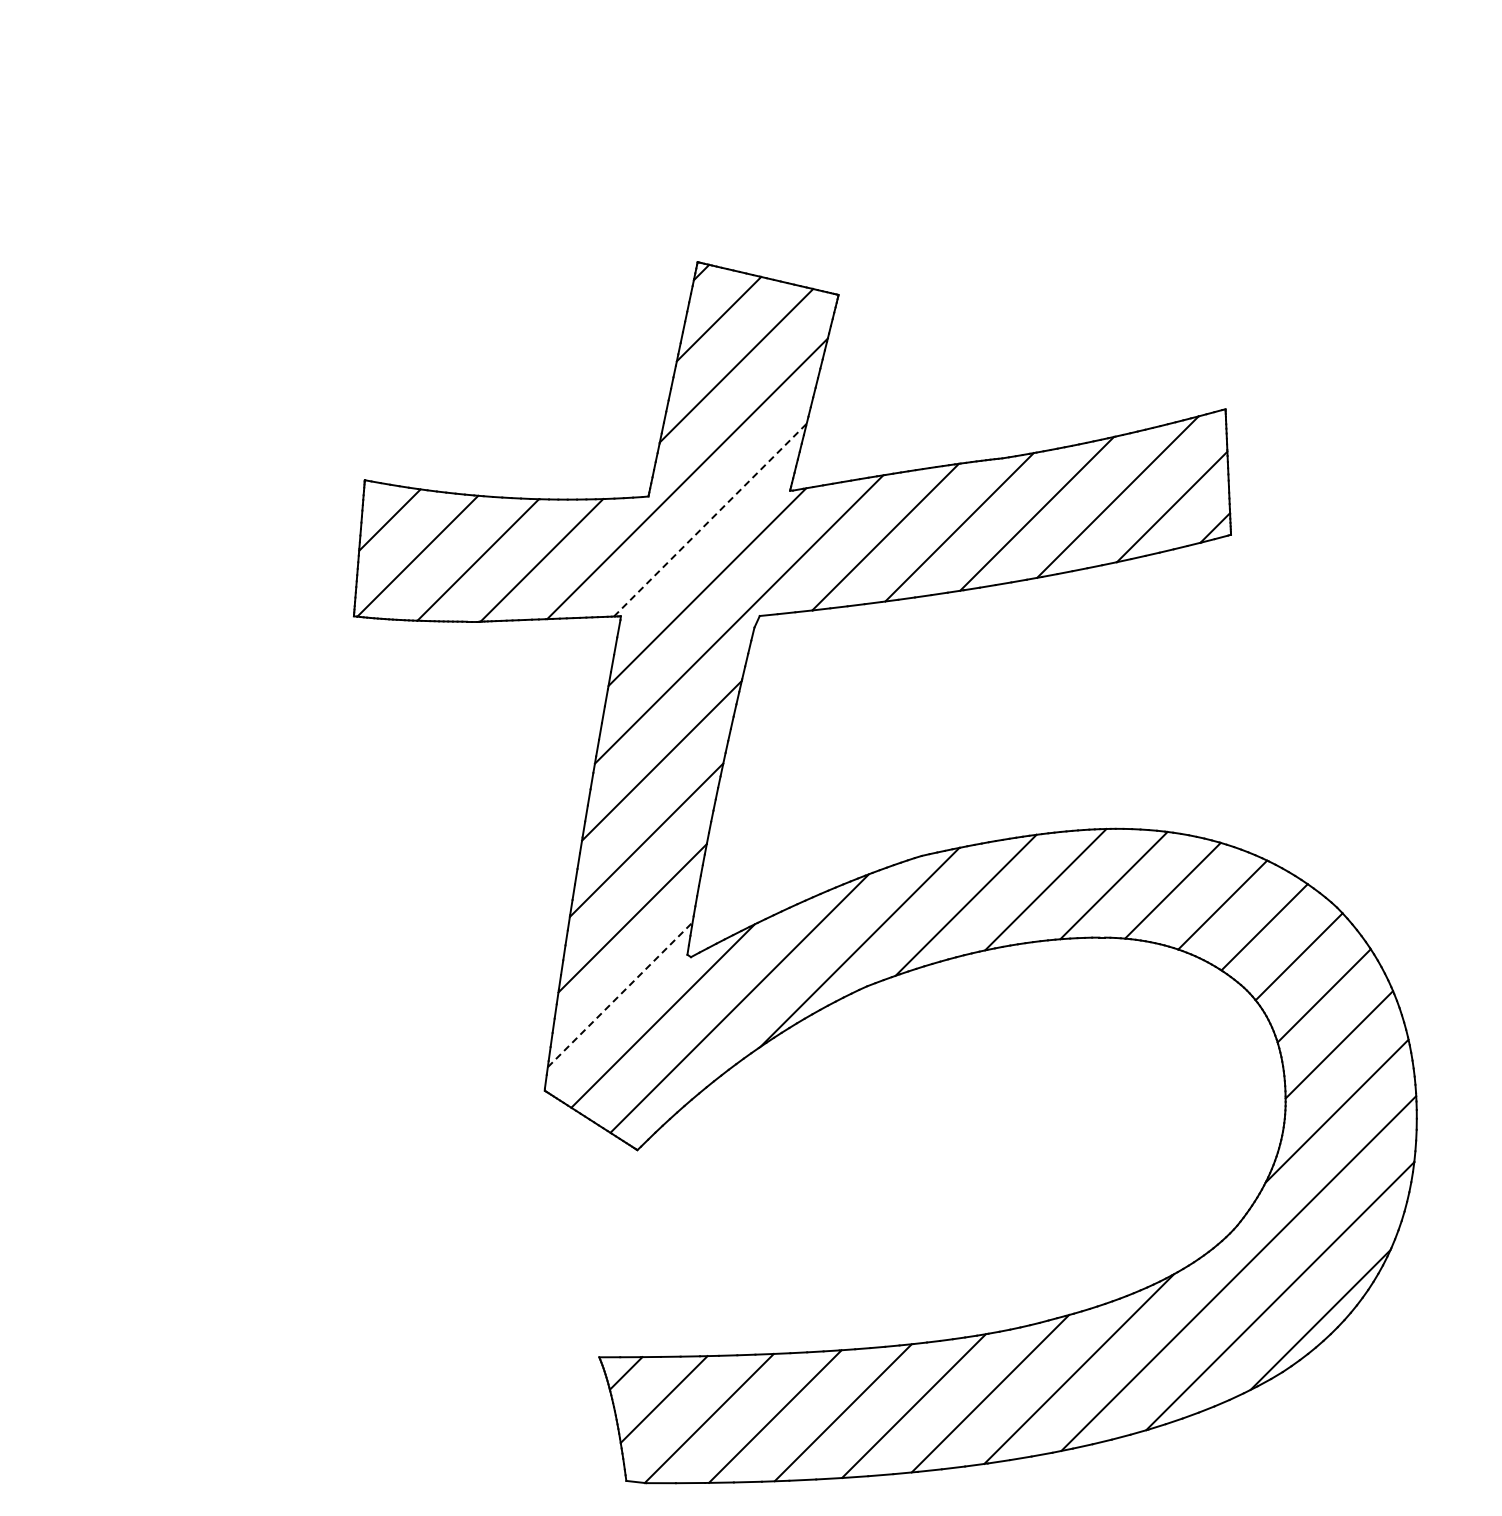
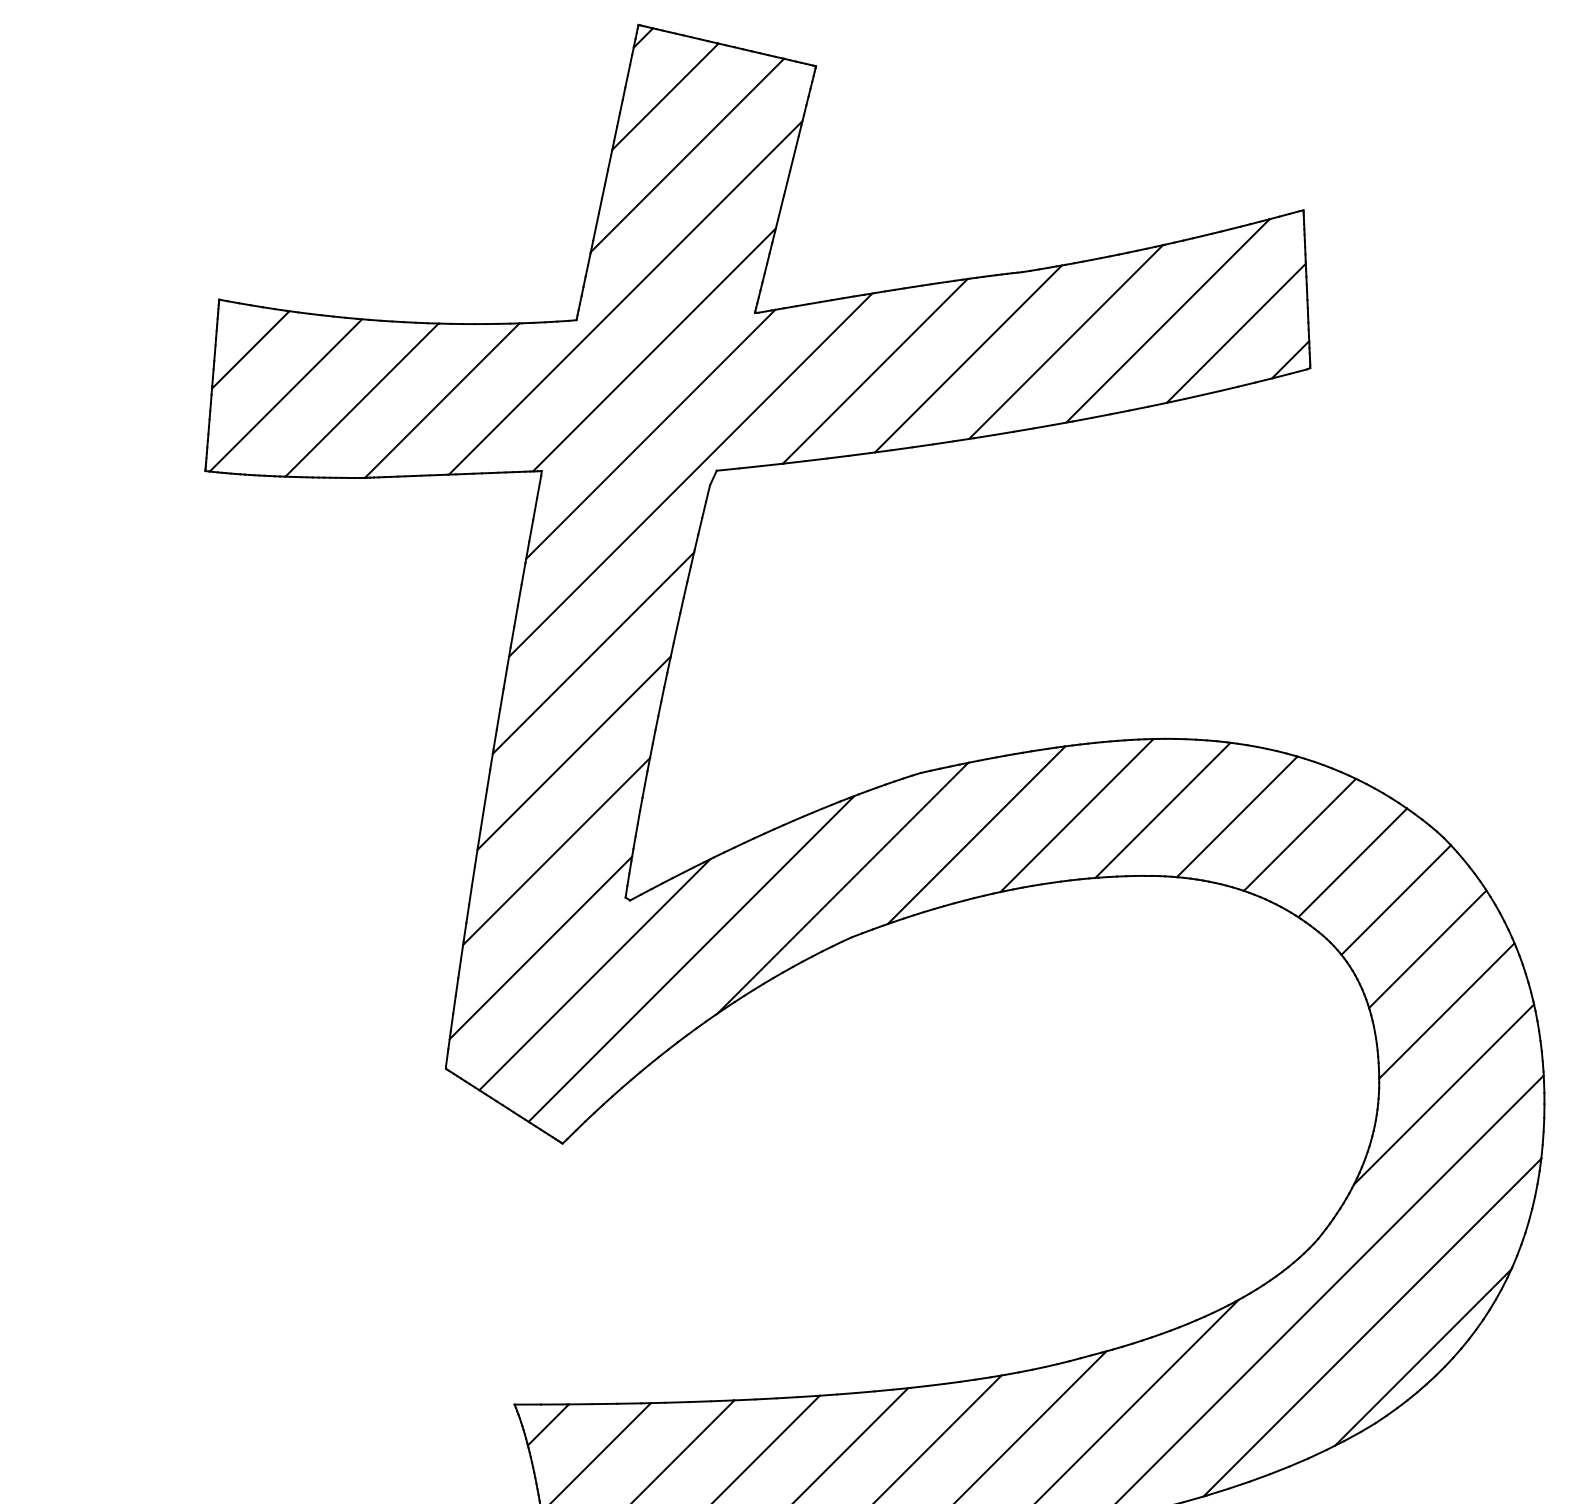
line: (710, 519) -> (654, 349), dashed -> solid
line: (620, 994) -> (541, 947), dashed -> solid

